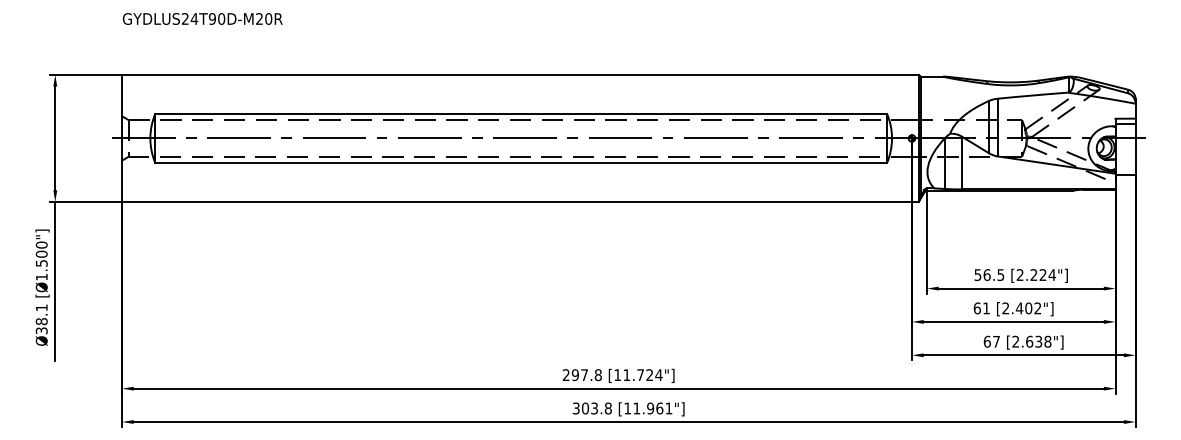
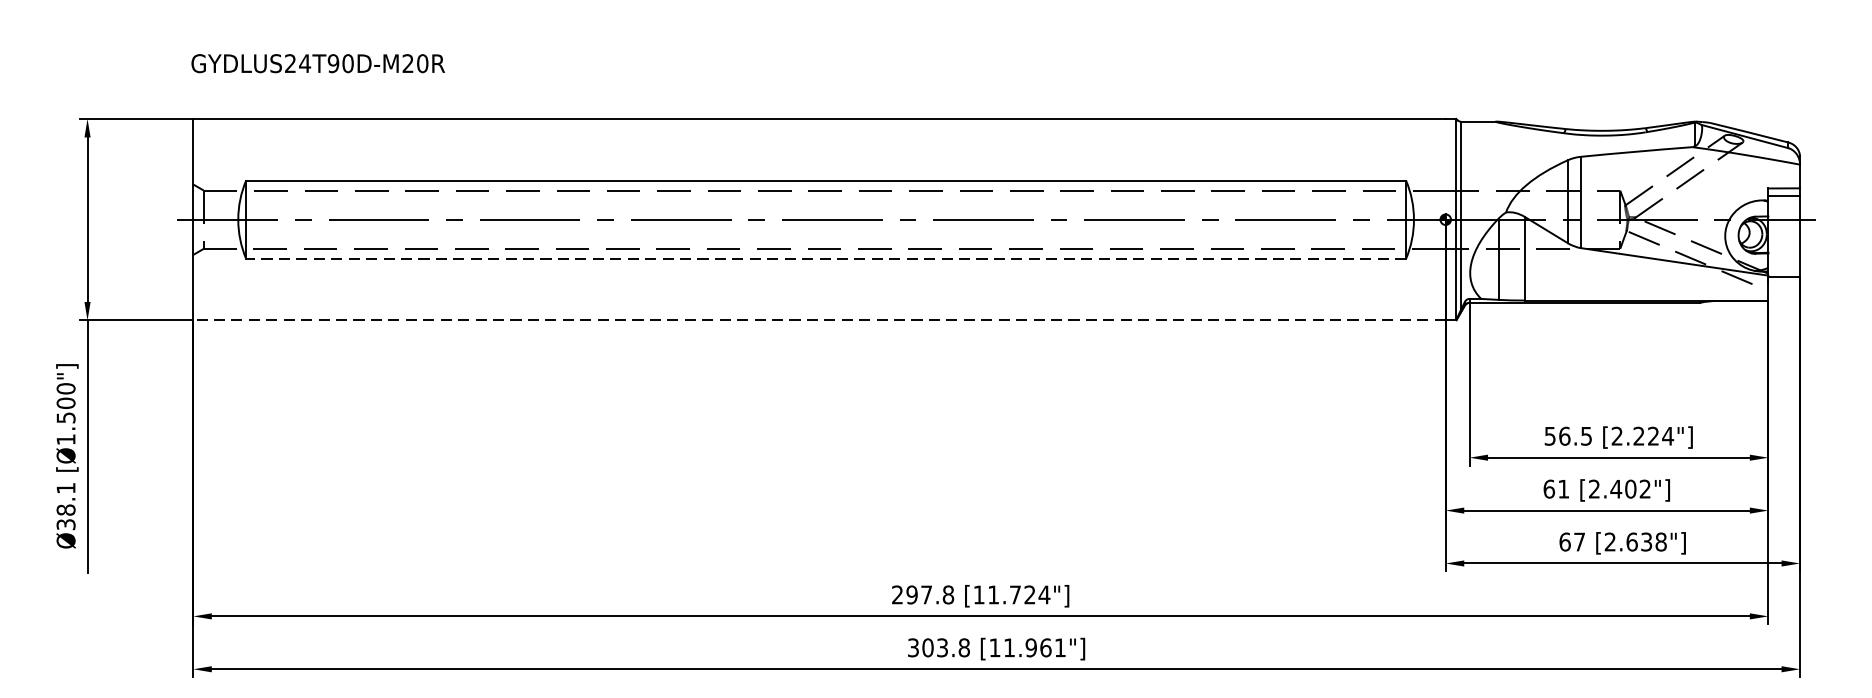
text: (202, 18) -> (317, 62), moved
line: (521, 163) -> (826, 259), solid -> dashed
line: (516, 202) -> (818, 321), solid -> dashed

